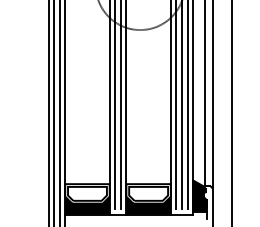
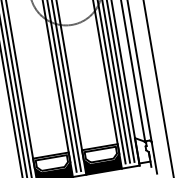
fill: (199, 196) -> (142, 150), removed

